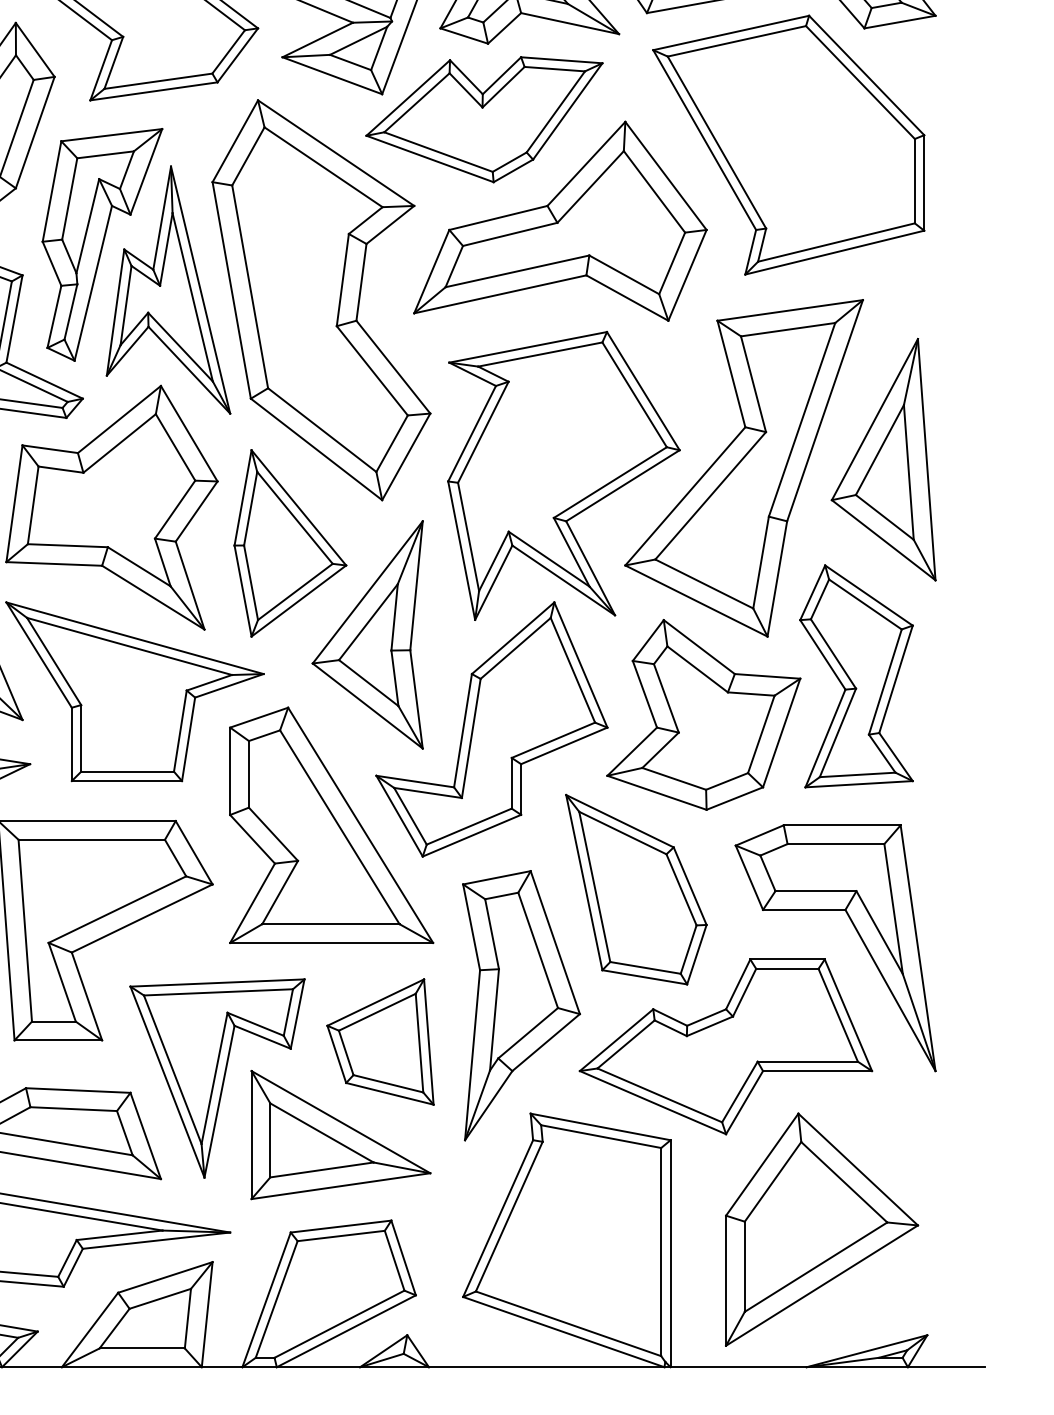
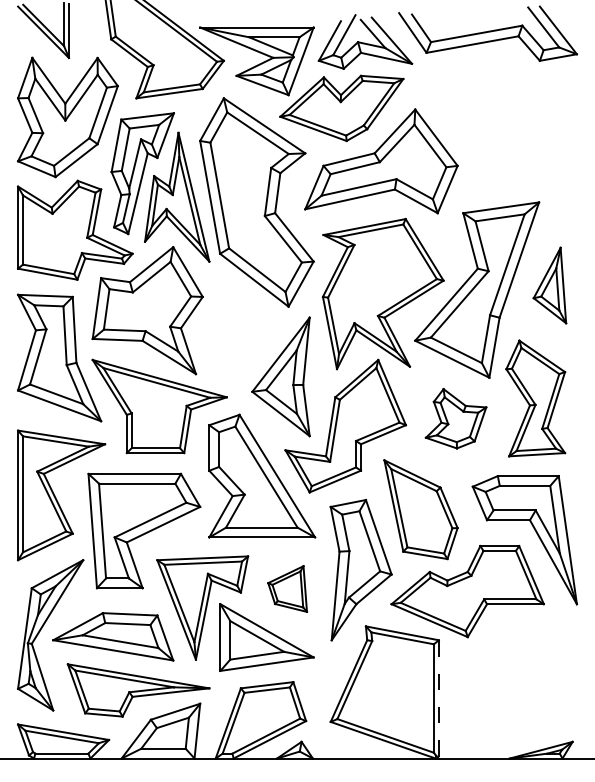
part: (788, 144) -> (500, 121), removed
part: (882, 459) -> (549, 285), size x0.6
part: (289, 542) -> (240, 328), removed
part: (702, 714) -> (455, 418), size x0.6
part: (380, 1040) -> (287, 588), size x0.7
part: (821, 1228) -> (517, 686), removed
line: (669, 1253) -> (438, 699), solid -> dashed

